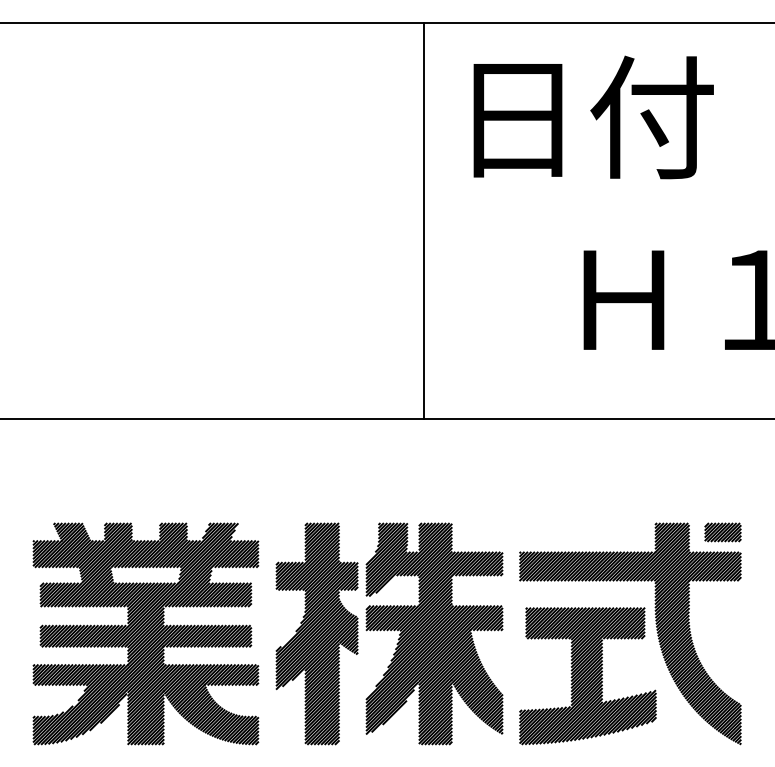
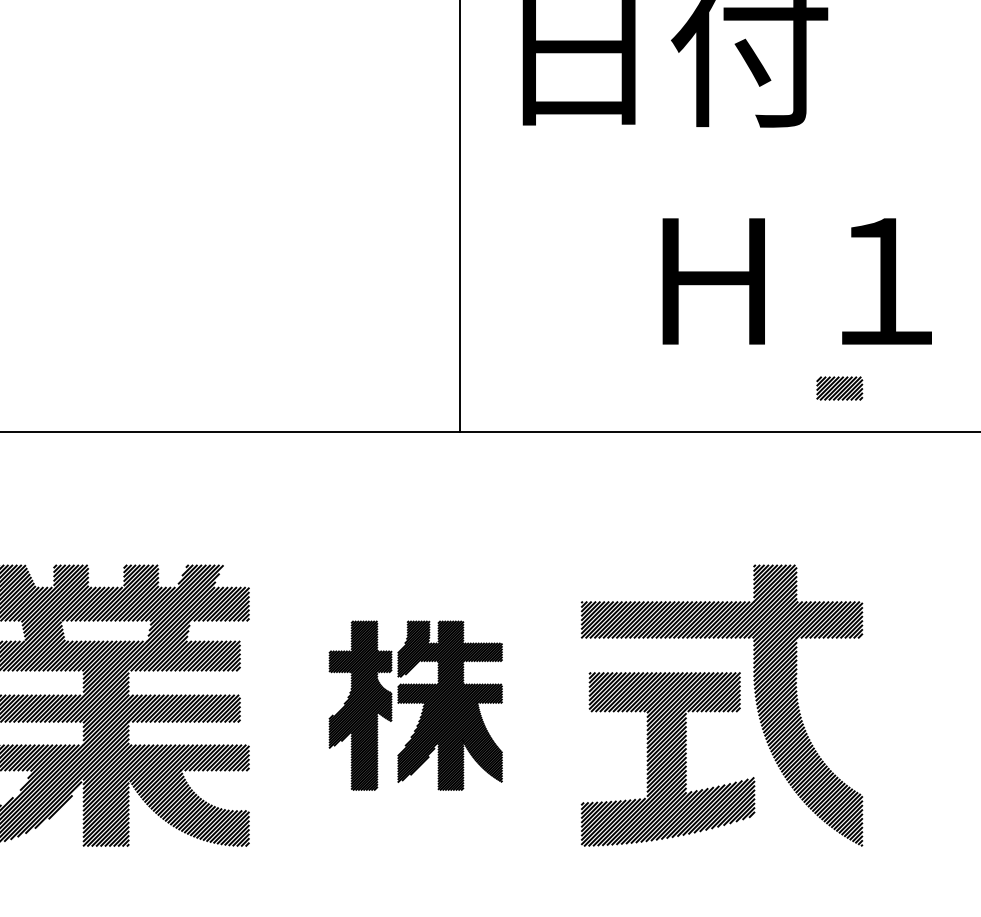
part: (722, 532) -> (839, 388), moved
part: (389, 633) -> (415, 705), size x0.6

